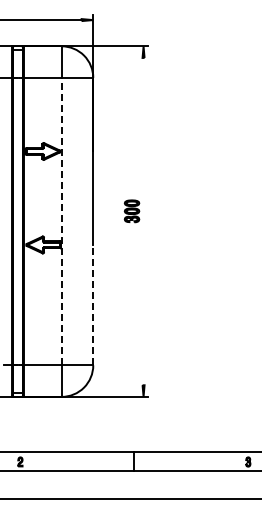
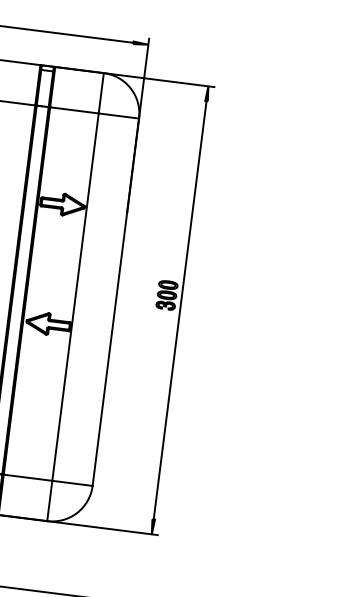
line: (61, 221) -> (75, 296), dashed -> solid
line: (143, 221) -> (180, 310), added
line: (93, 304) -> (102, 408), dashed -> solid

